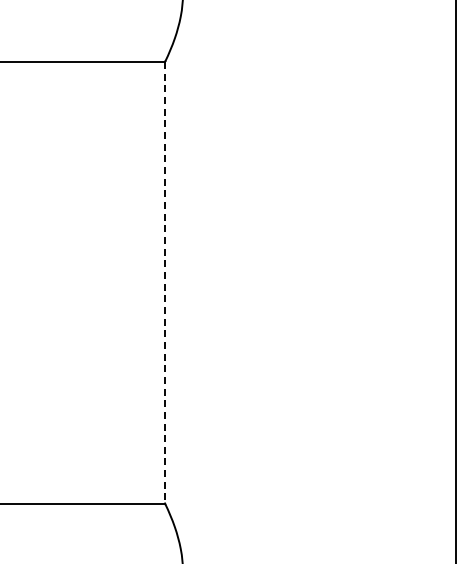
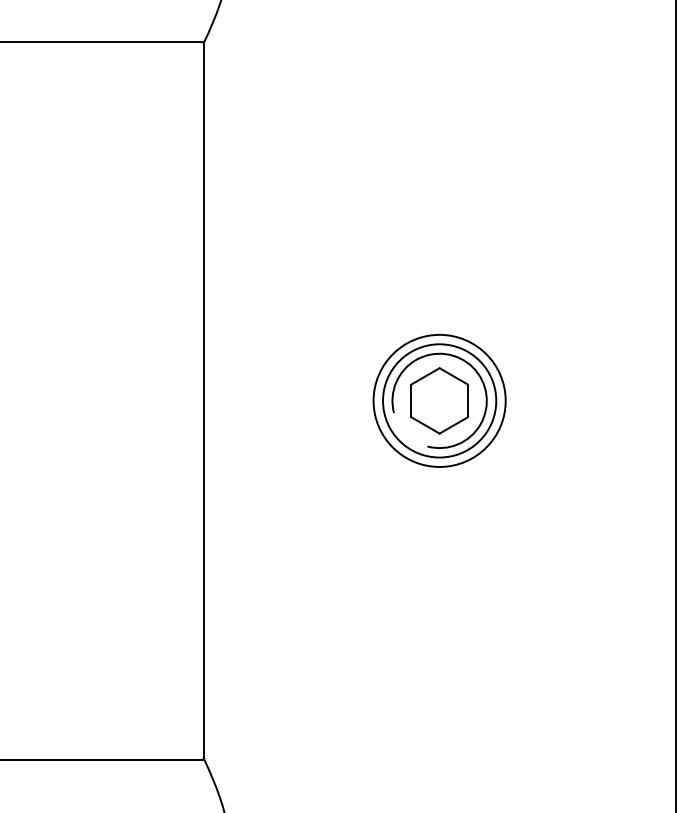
line: (165, 282) -> (204, 400), dashed -> solid
part: (310, 282) -> (439, 400), added

